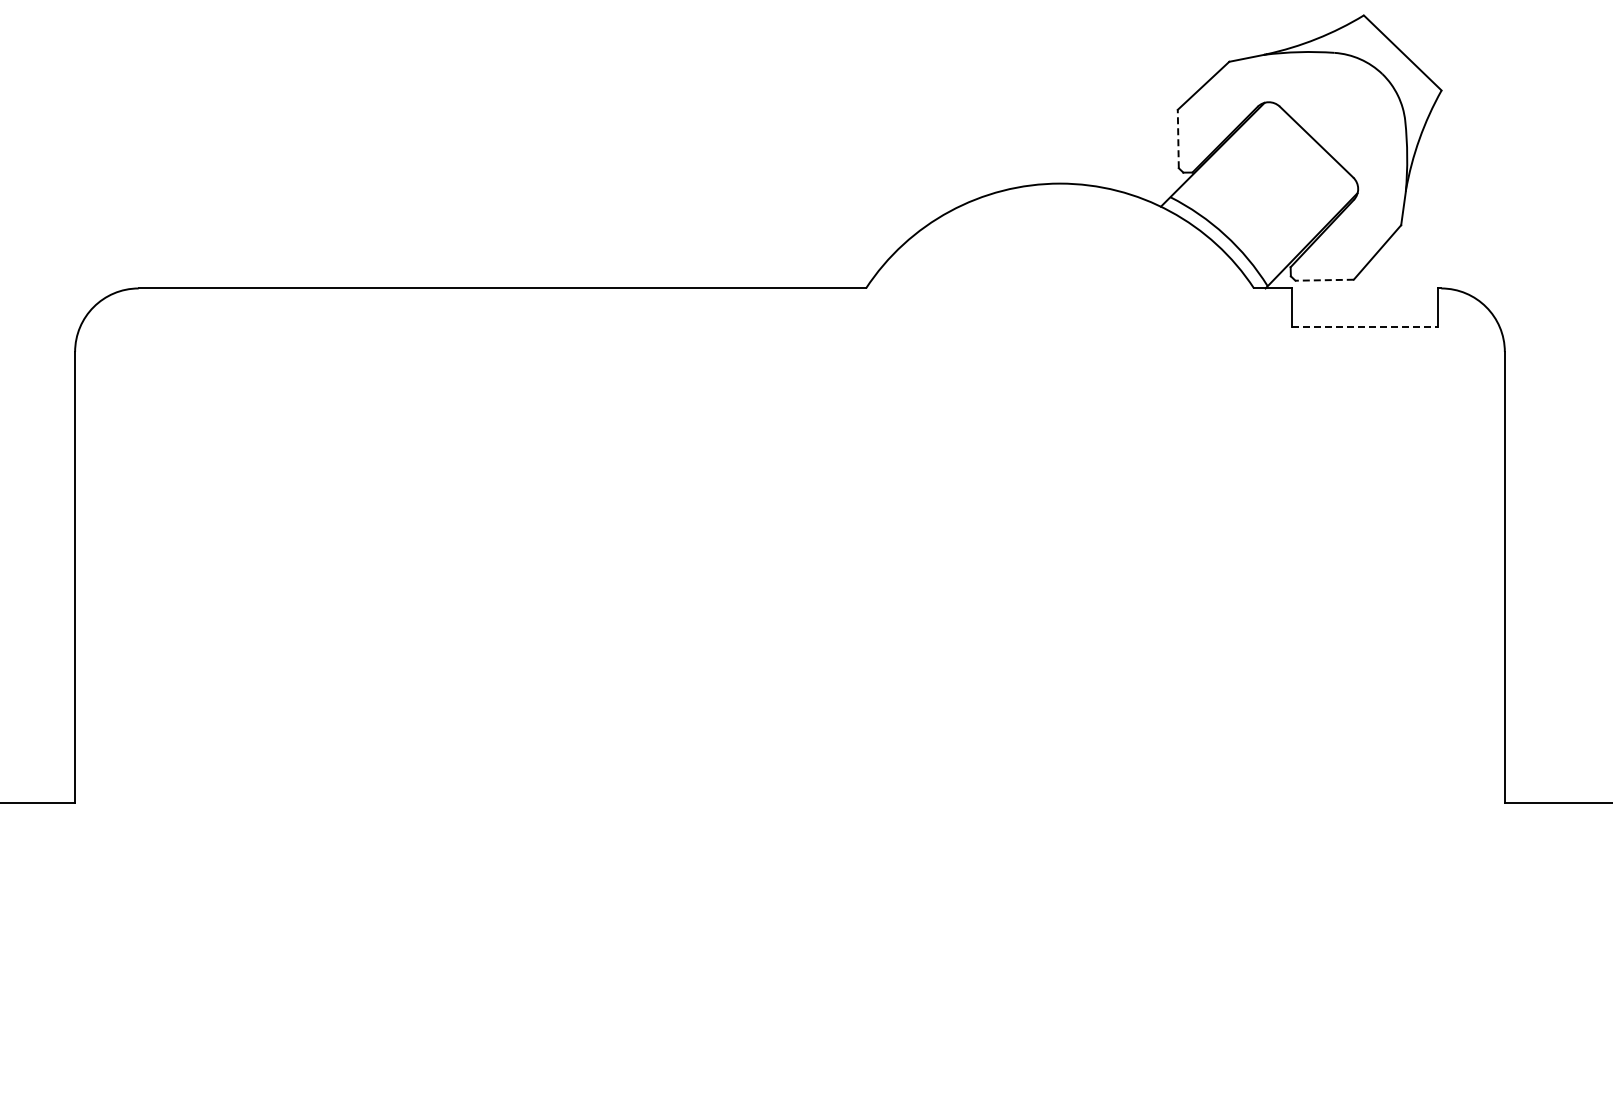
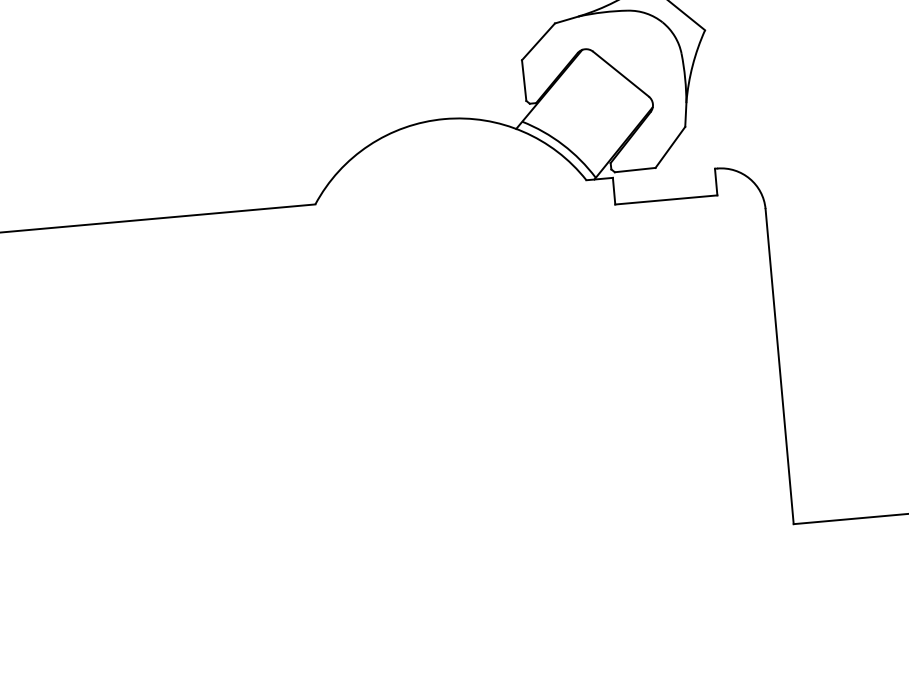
line: (1178, 138) -> (524, 80), dashed -> solid
line: (1324, 280) -> (635, 170), dashed -> solid
line: (1365, 326) -> (666, 199), dashed -> solid

